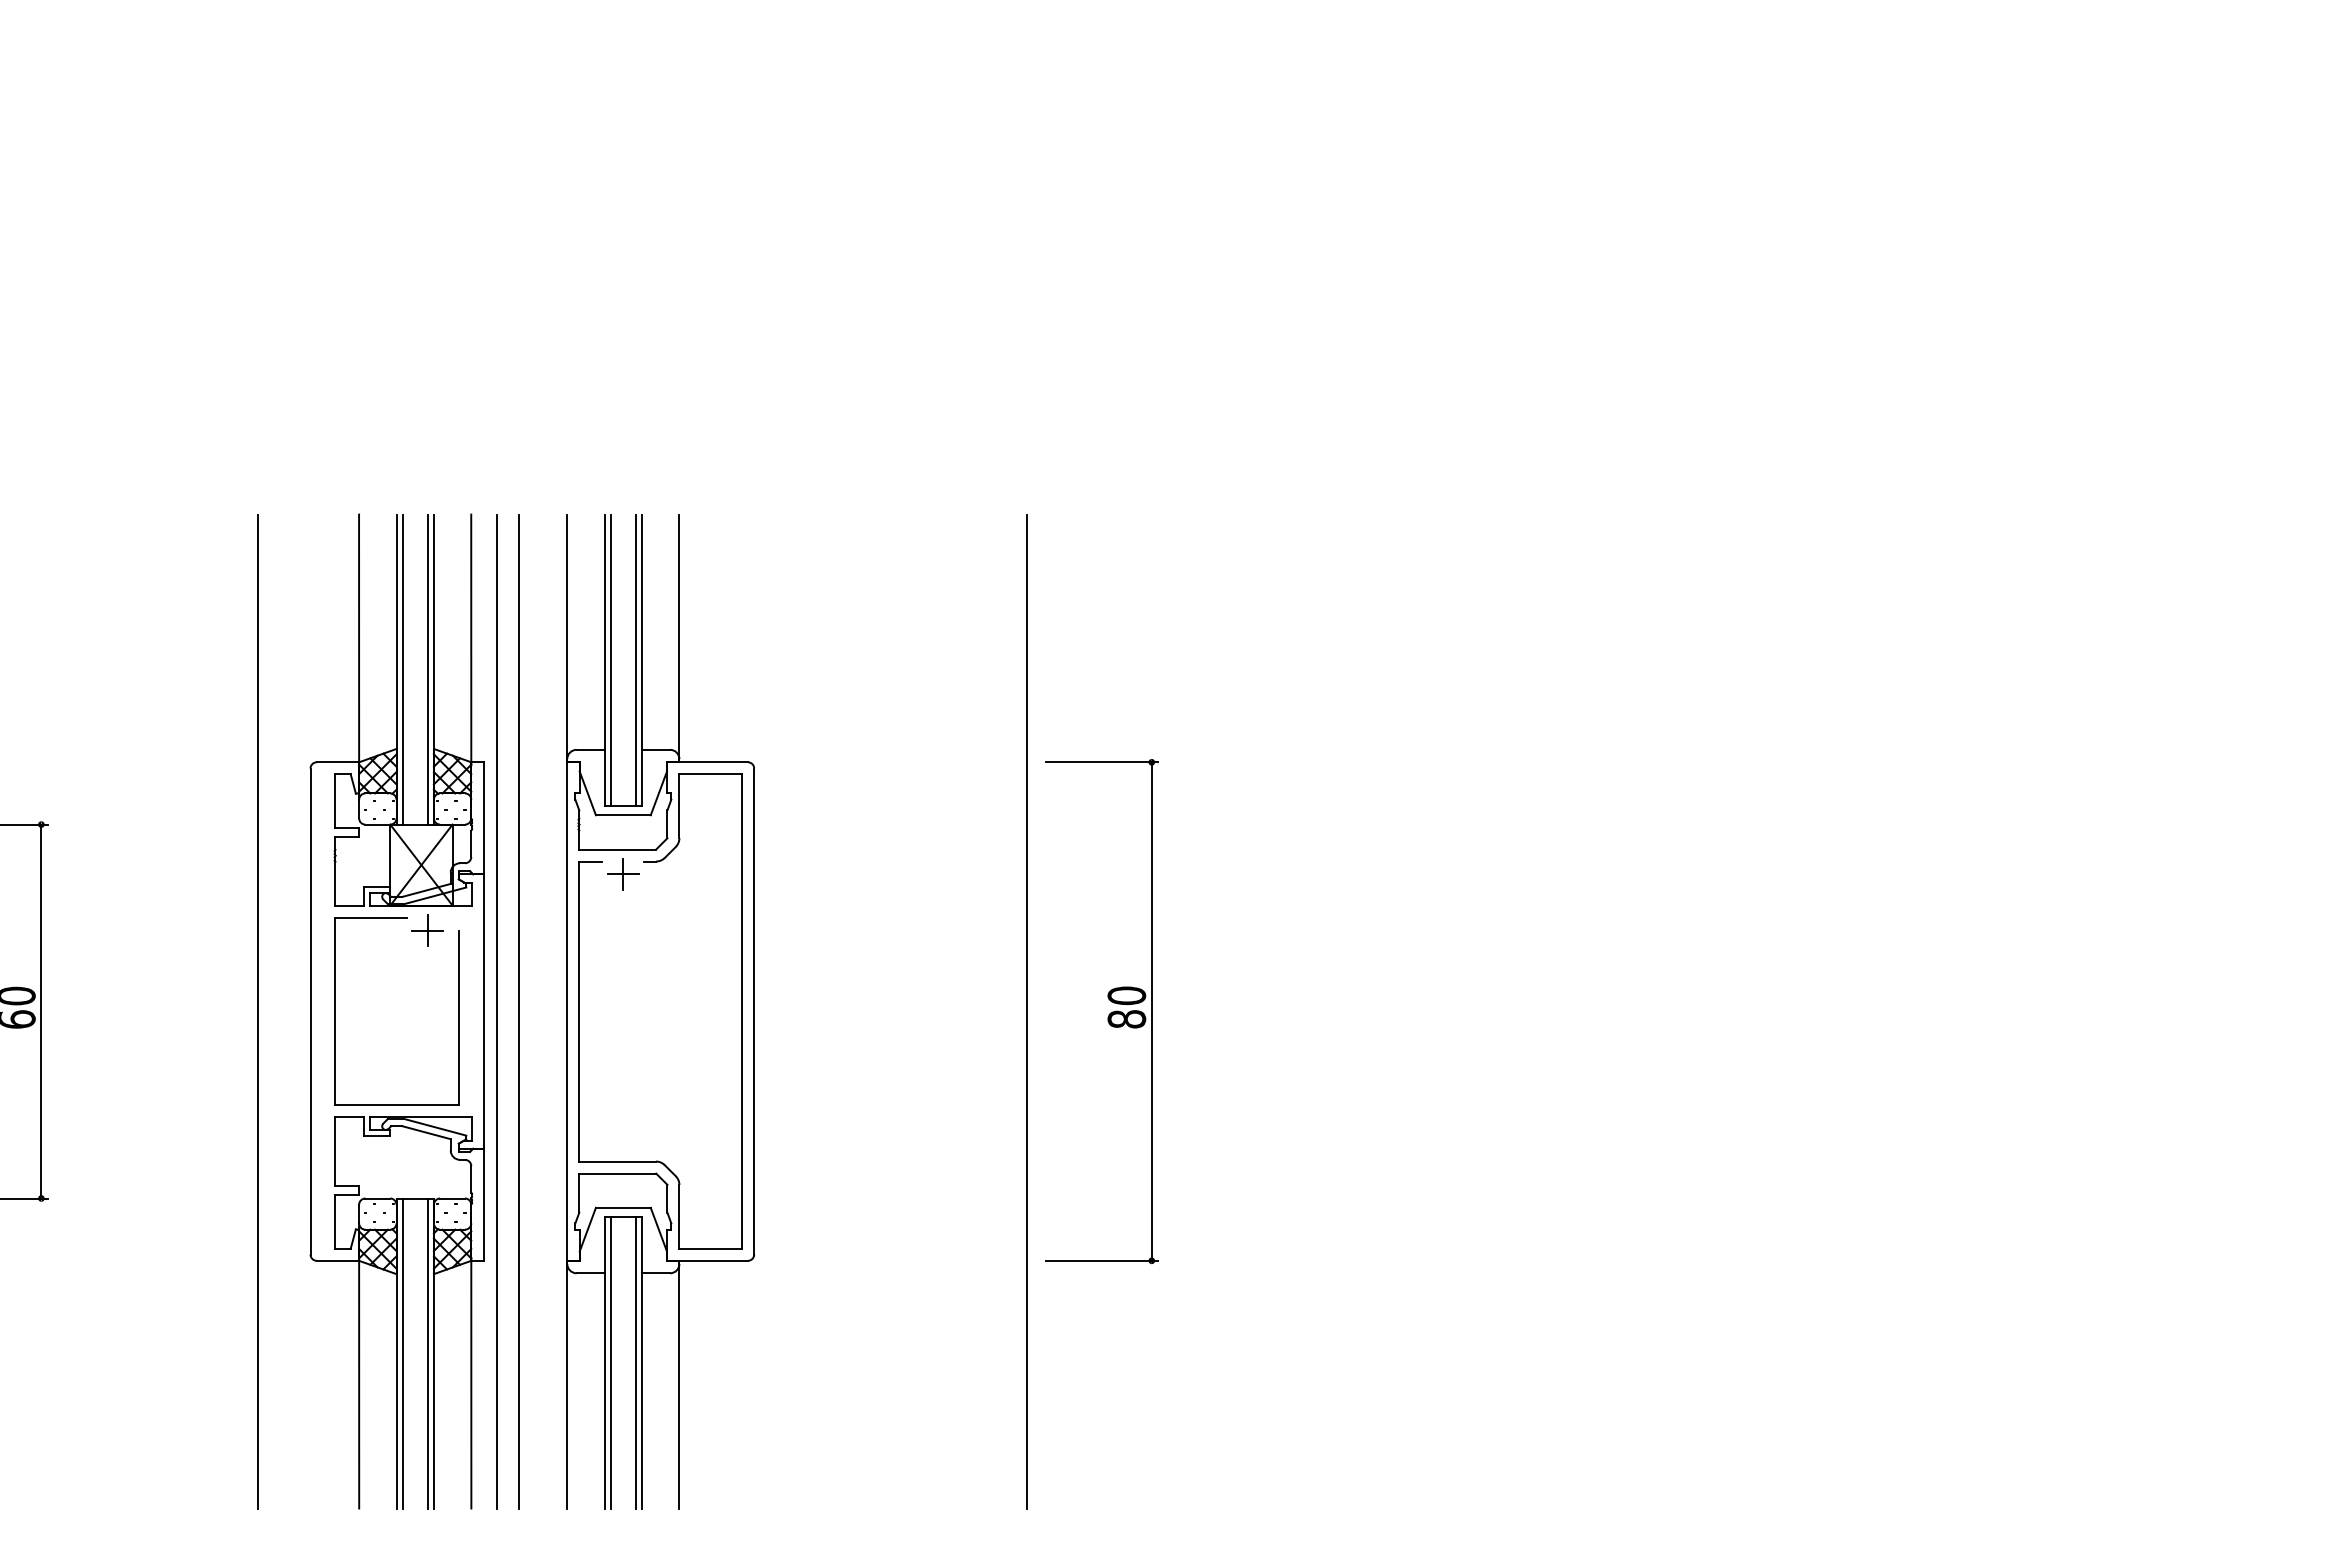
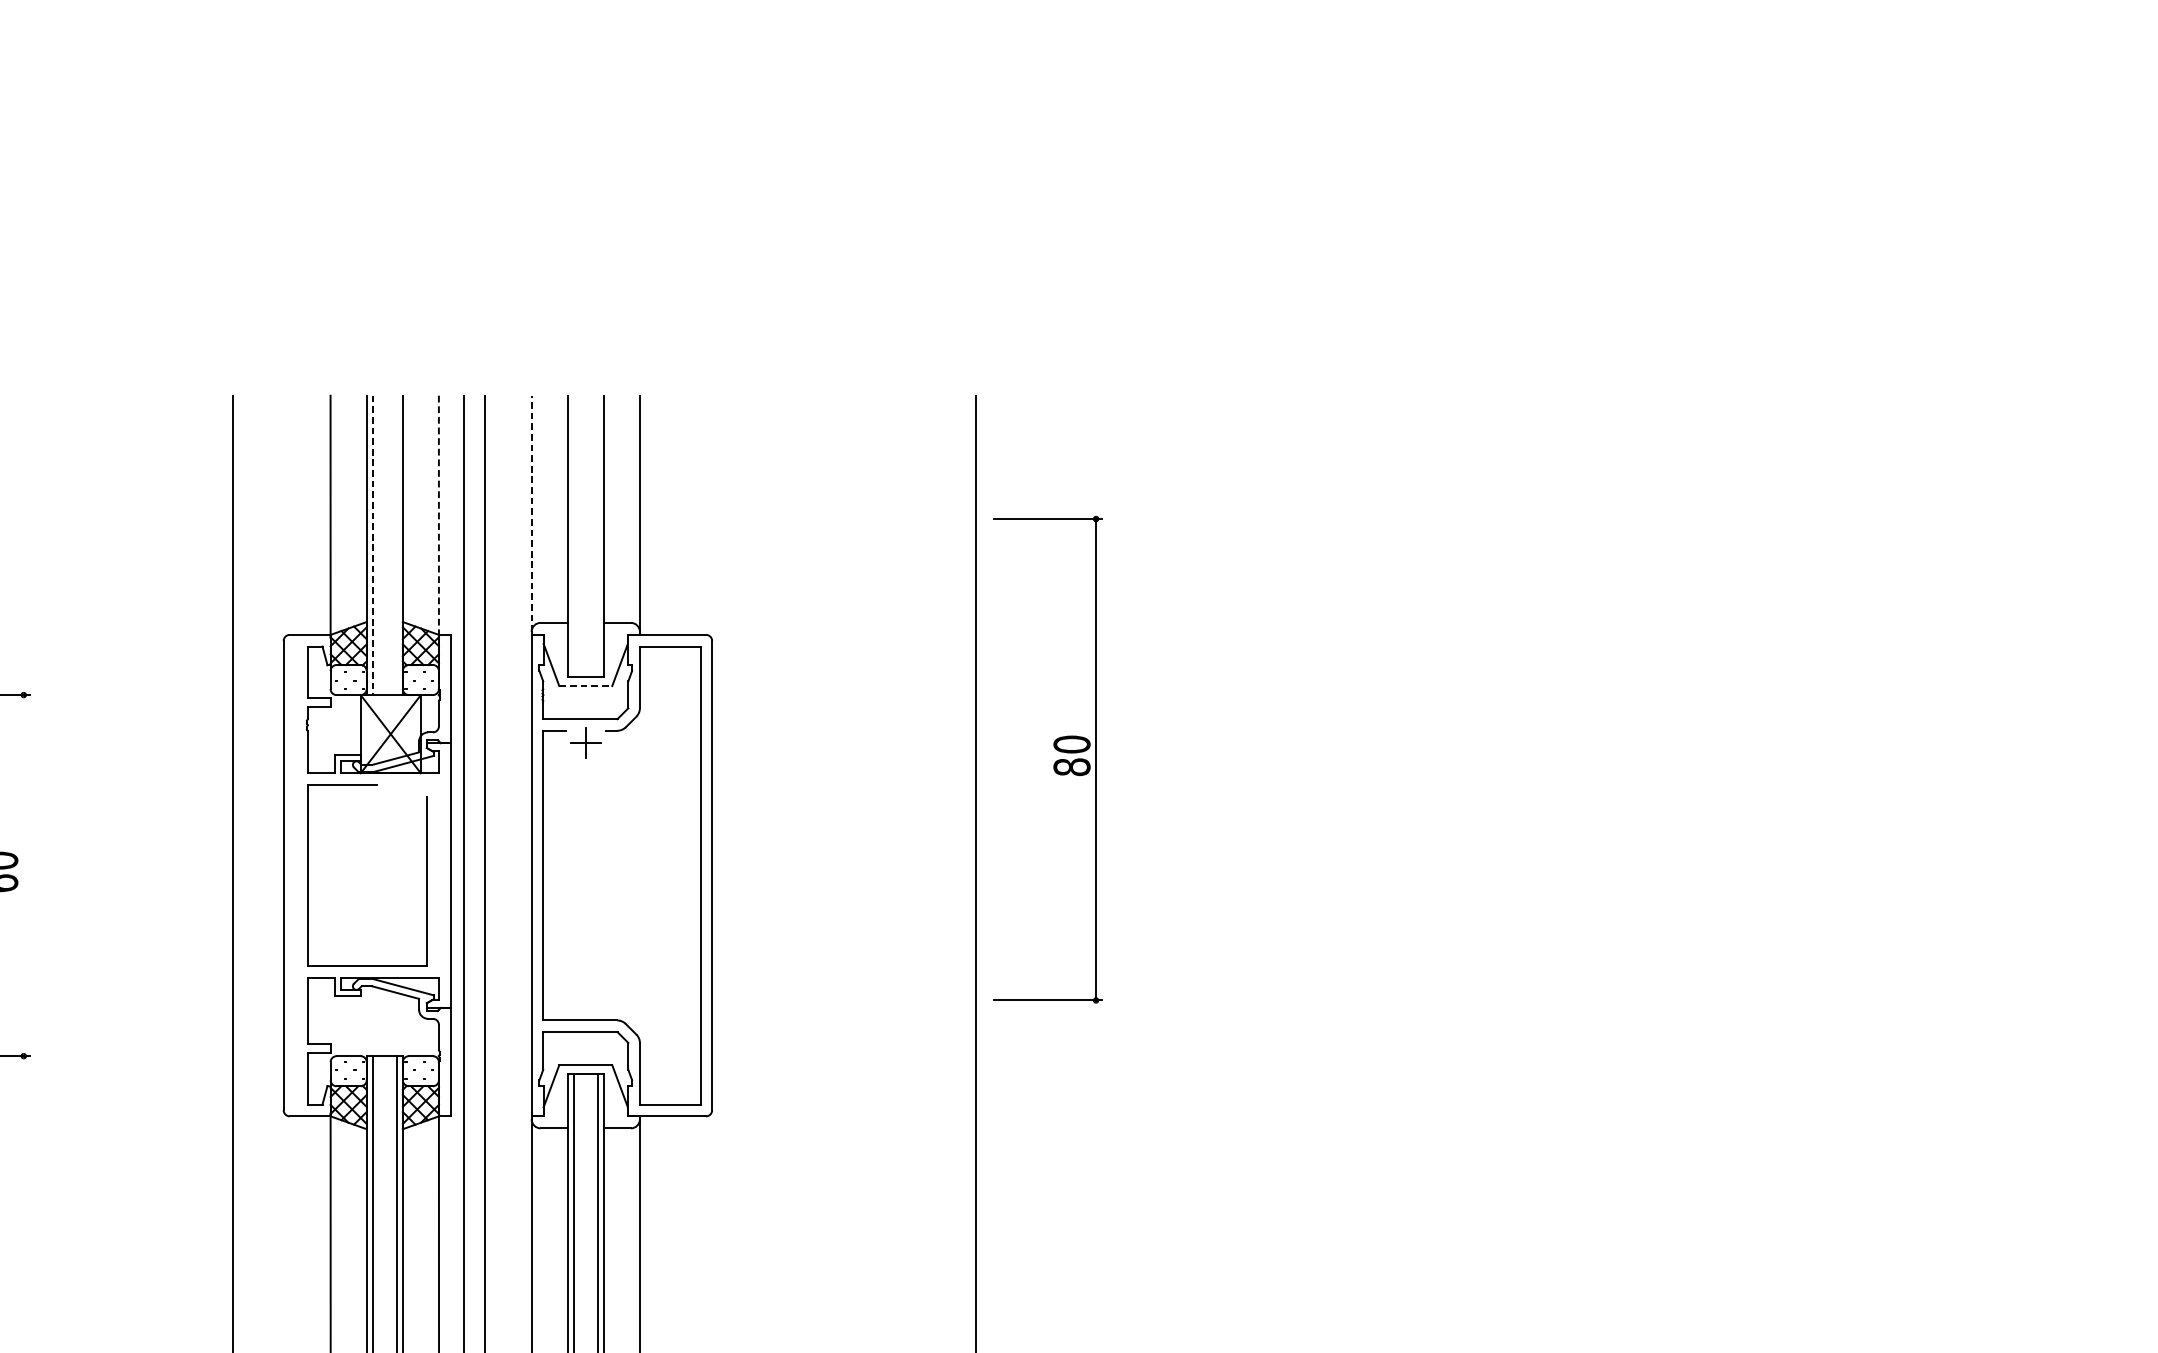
line: (567, 636) -> (531, 513), solid -> dashed
line: (471, 640) -> (439, 517), solid -> dashed
line: (610, 659) -> (573, 535), removed
line: (635, 659) -> (597, 535), removed
line: (427, 669) -> (396, 545), removed
line: (402, 670) -> (372, 546), solid -> dashed
line: (623, 815) -> (585, 686), solid -> dashed
part: (427, 930) -> (396, 797), removed
line: (41, 1011) -> (23, 875), removed
part: (1108, 1014) -> (1054, 762), moved

